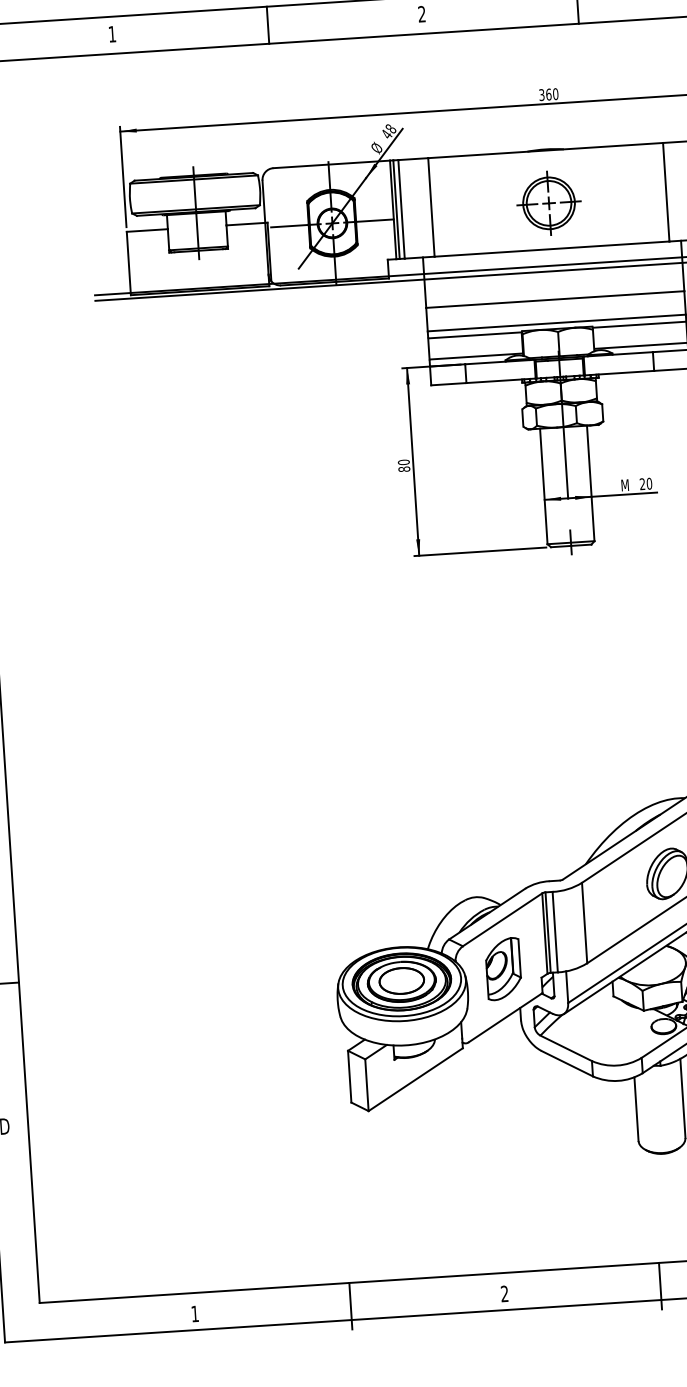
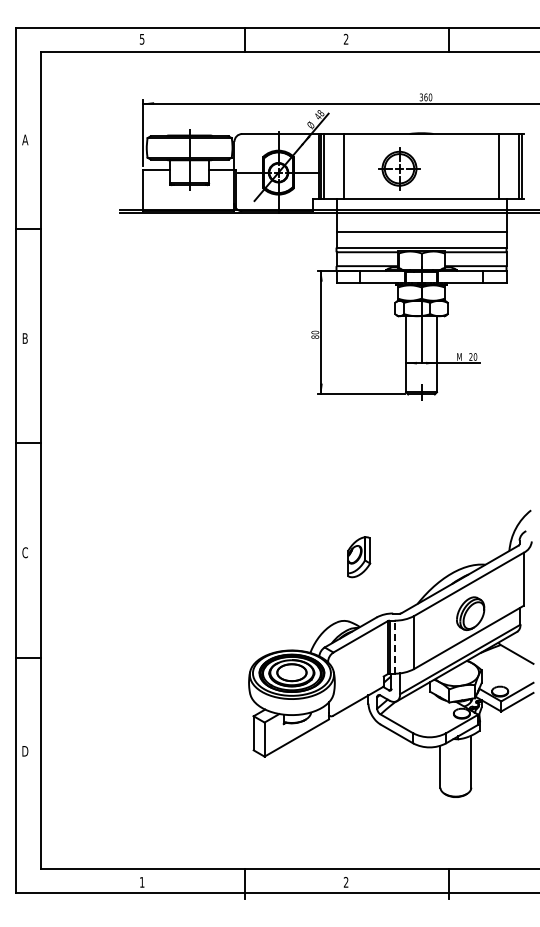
text: (111, 34) -> (141, 39), 1 -> 5
part: (549, 202) -> (399, 168), moved
line: (555, 932) -> (394, 647), solid -> dashed
part: (504, 969) -> (359, 557), moved

